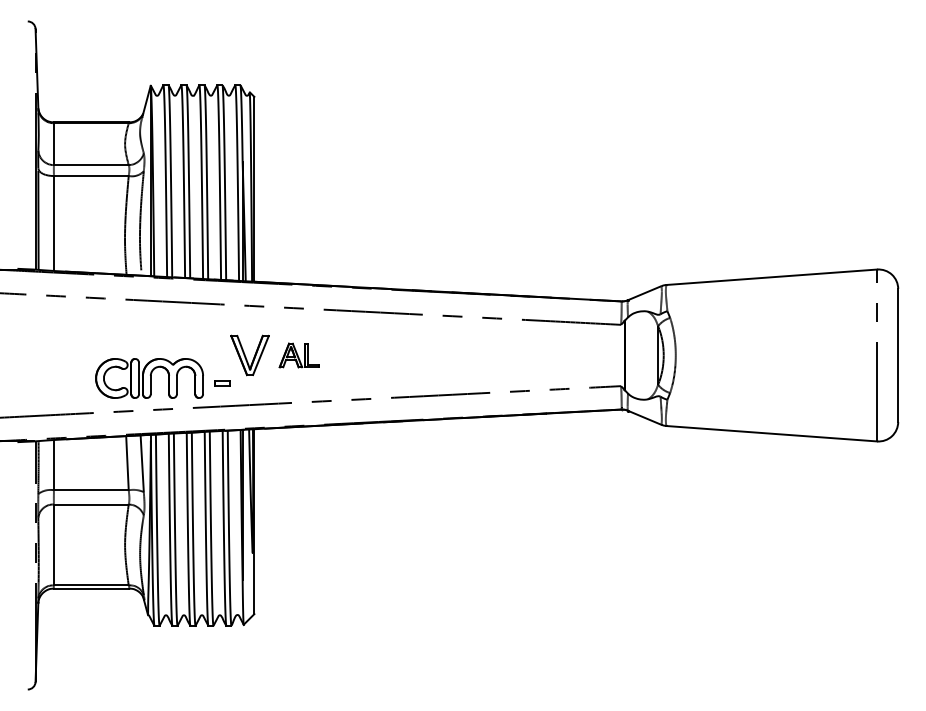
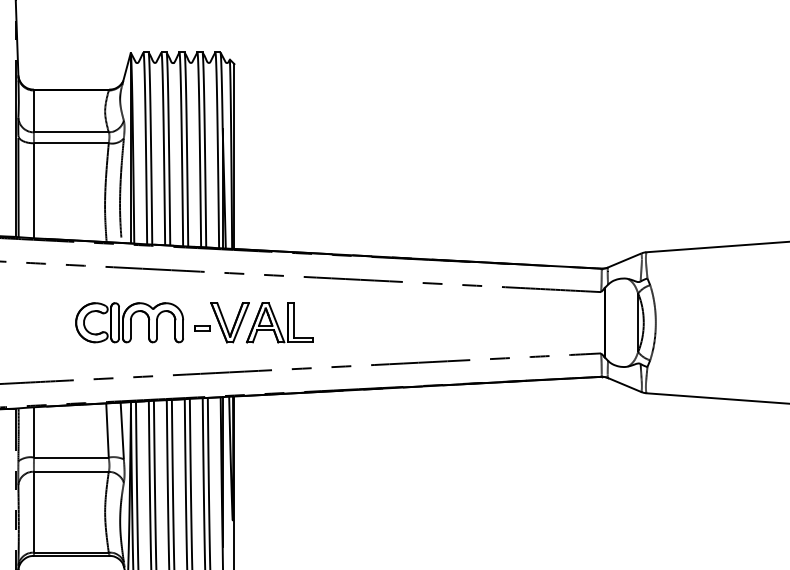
part: (298, 355) -> (278, 322), size x1.67
part: (149, 378) -> (129, 322), moved
part: (222, 383) -> (202, 328), moved

